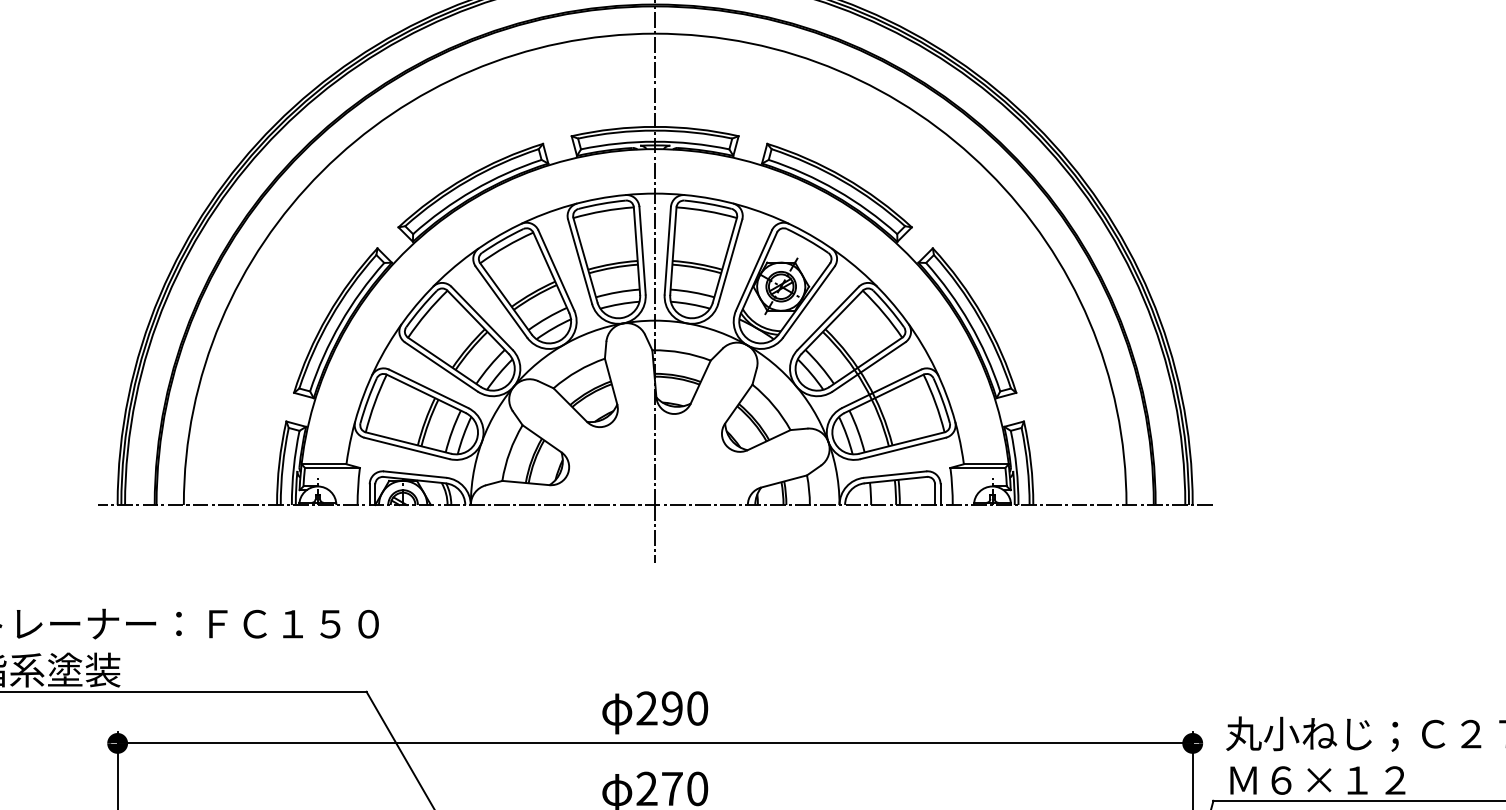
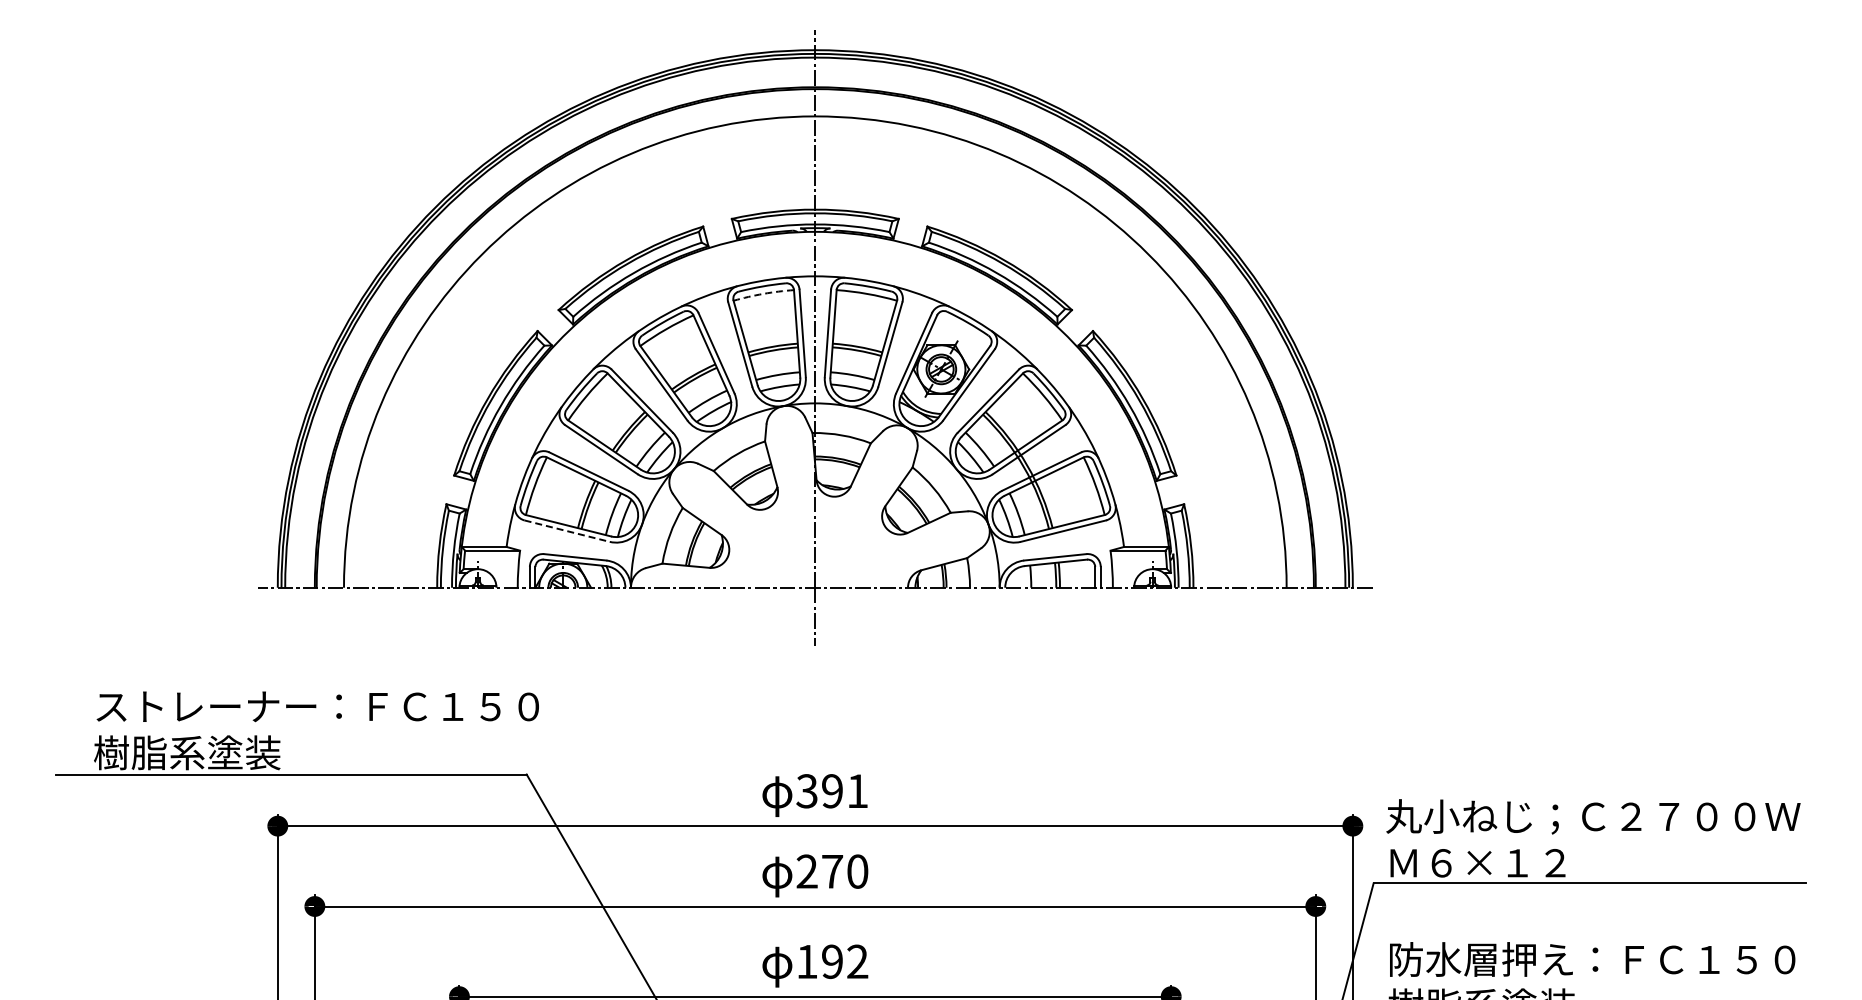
arc: (603, 210) -> (763, 293), solid -> dashed
line: (407, 448) -> (567, 531), solid -> dashed
text: (672, 708) -> (832, 791), 290 -> 391

